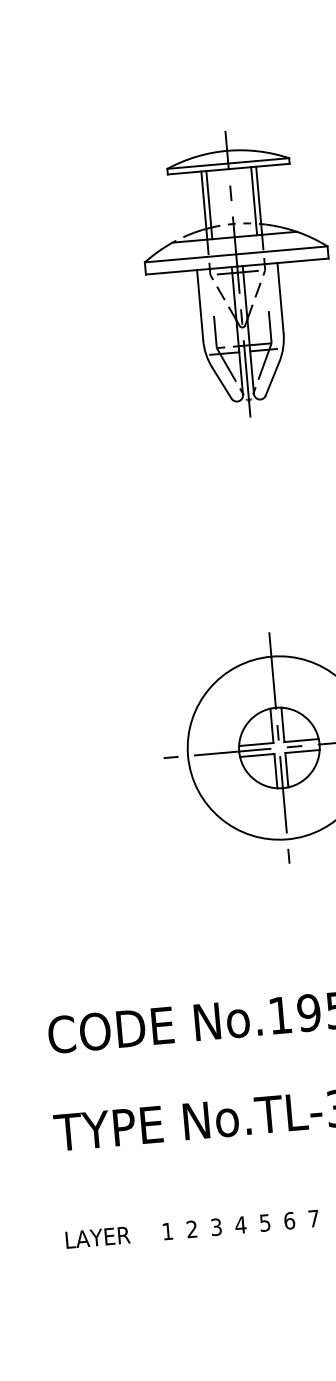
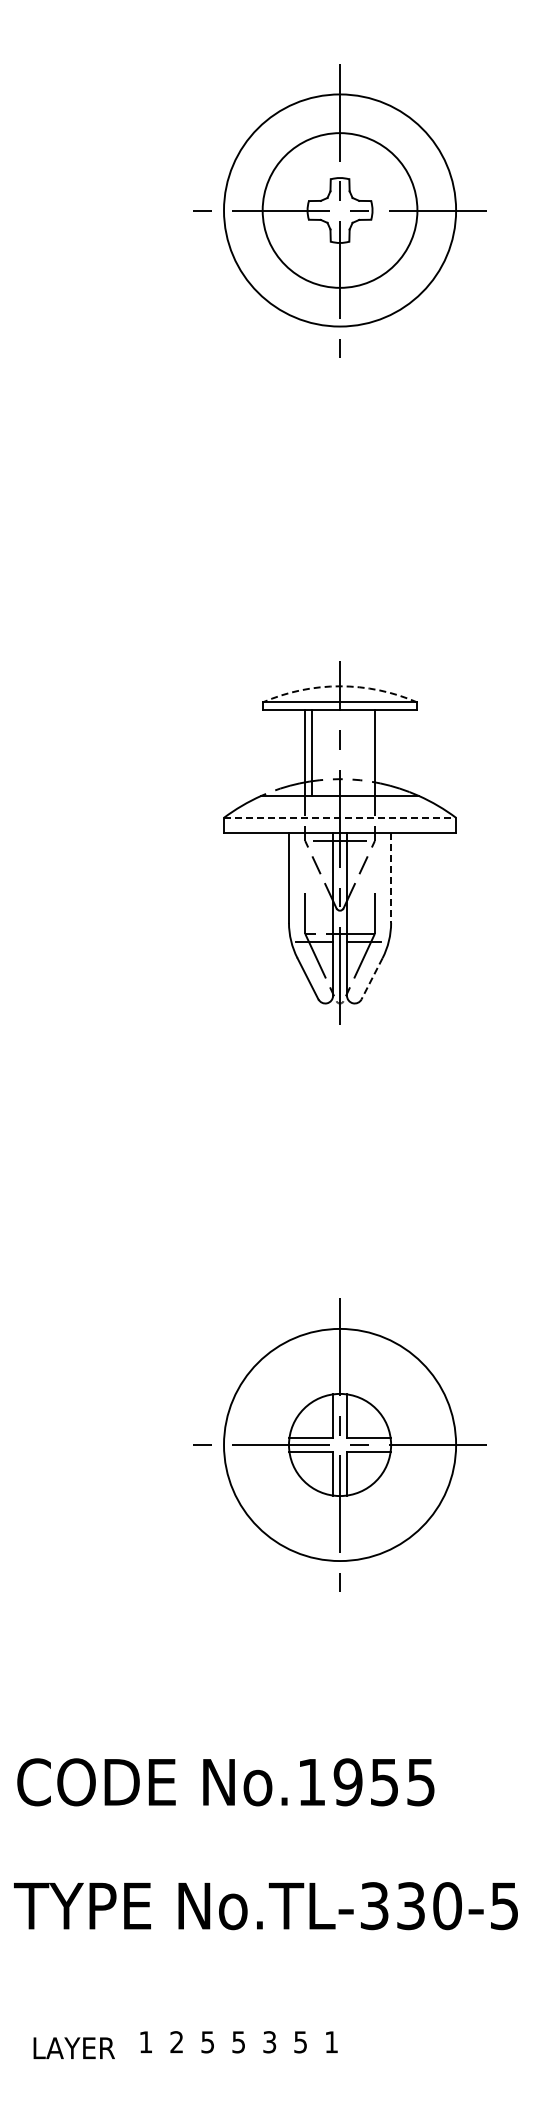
arc: (227, 150) -> (340, 686), solid -> dashed
line: (254, 201) -> (368, 752), removed
line: (236, 254) -> (340, 817), solid -> dashed
line: (280, 298) -> (391, 878), solid -> dashed
line: (272, 379) -> (371, 979), solid -> dashed
text: (313, 1218) -> (331, 2042), 7 -> 1
text: (289, 1221) -> (300, 2042), 6 -> 5
text: (265, 1222) -> (270, 2041), 5 -> 3
text: (240, 1225) -> (238, 2042), 4 -> 5
text: (216, 1226) -> (208, 2041), 3 -> 5
text: (97, 1237) -> (73, 2047), moved

